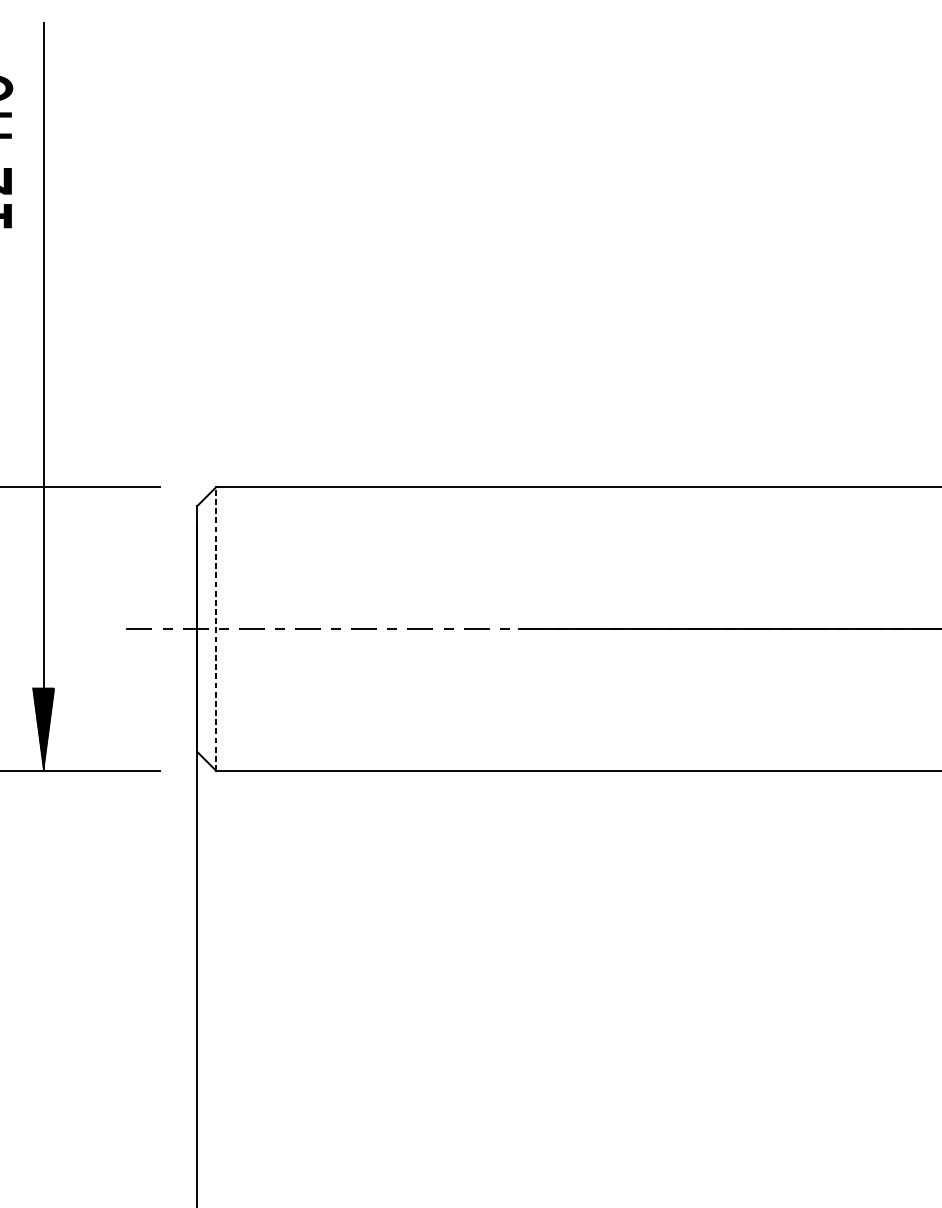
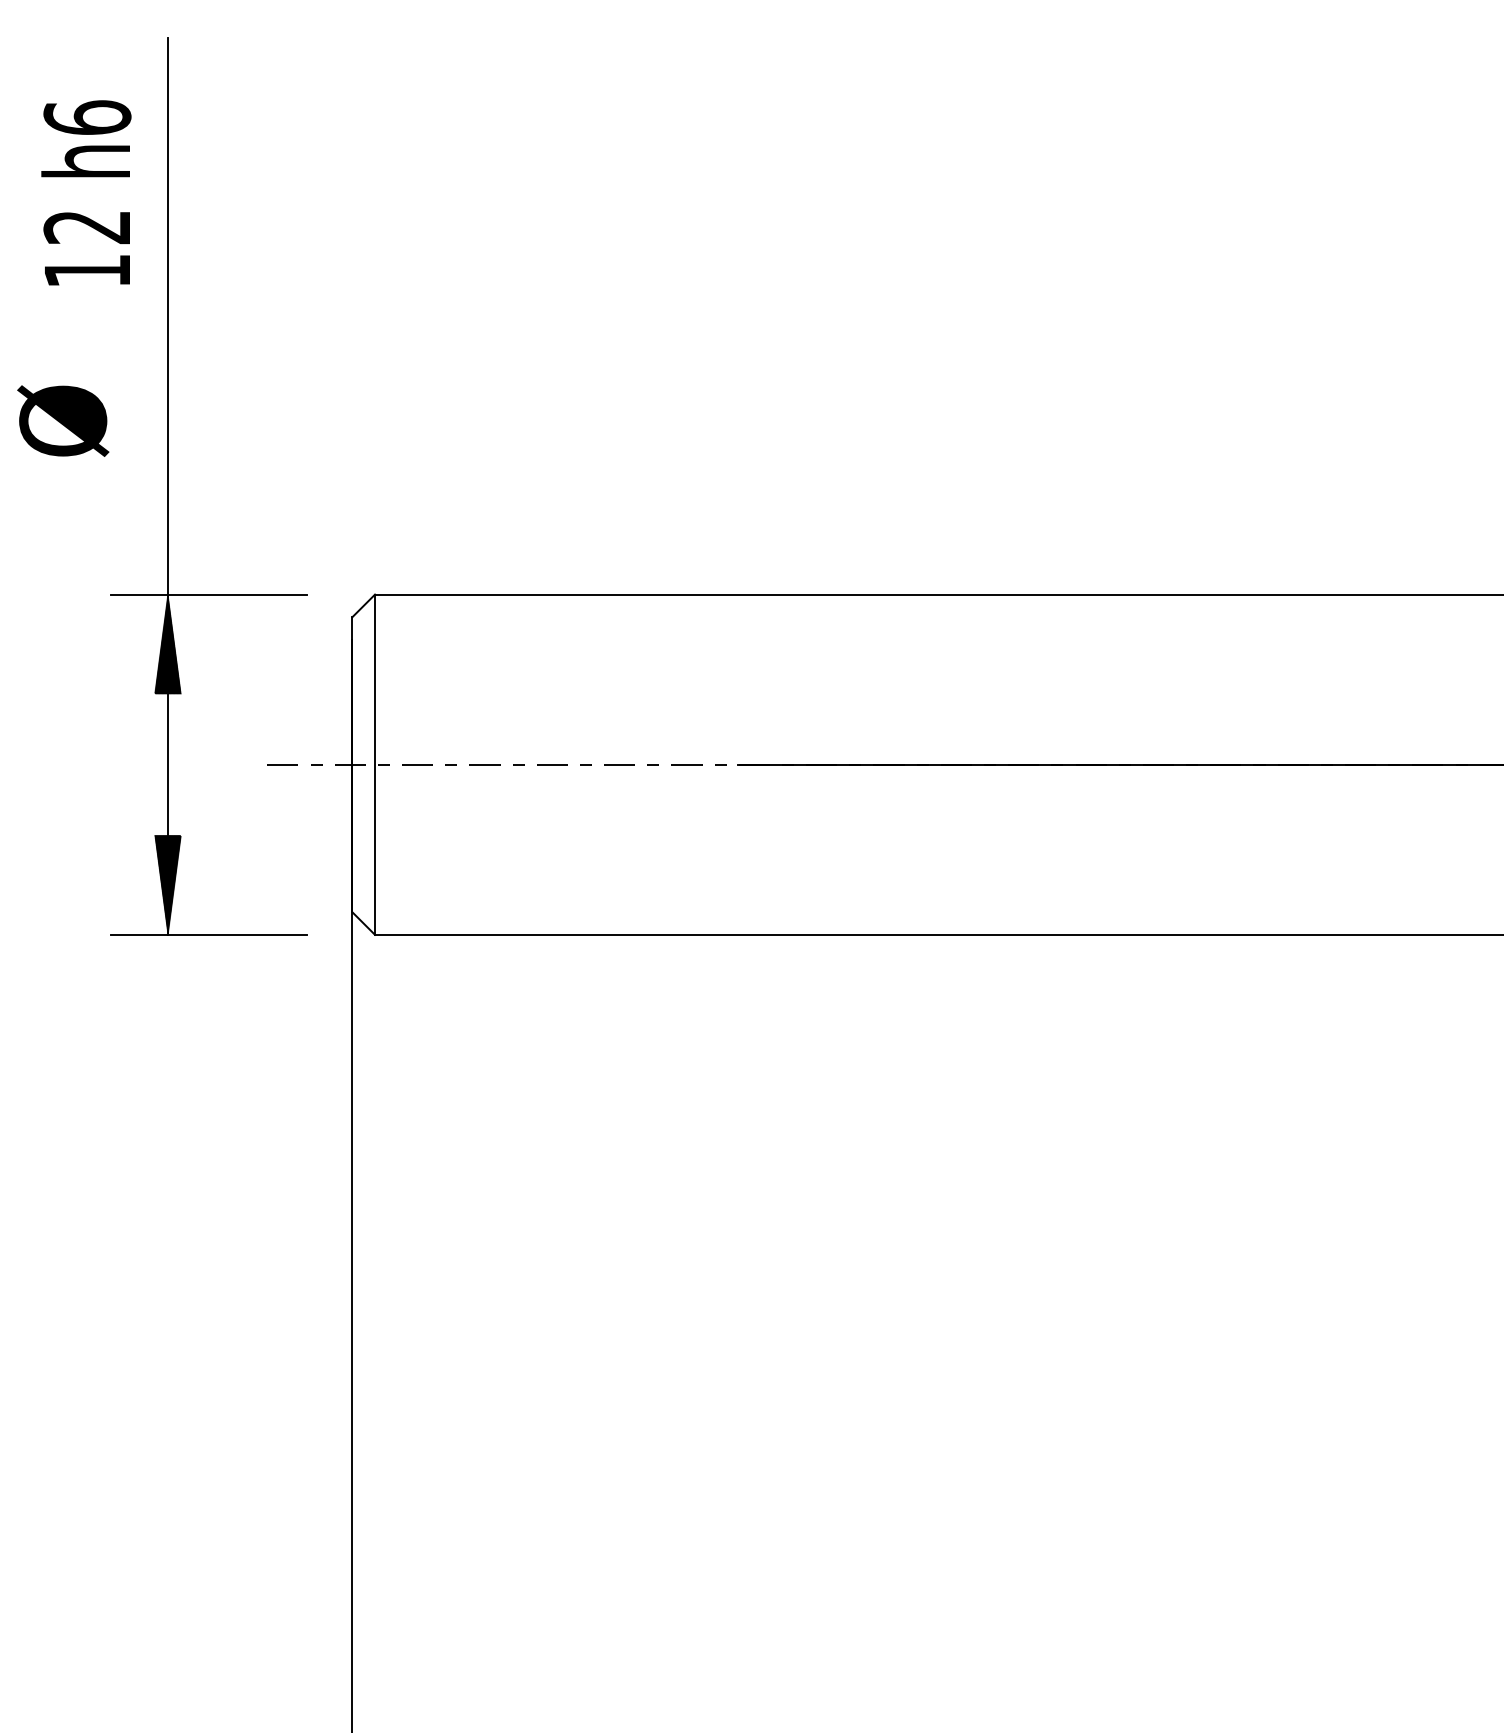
hatch: (44, 527) -> (168, 643), added
line: (216, 628) -> (375, 764), dashed -> solid

